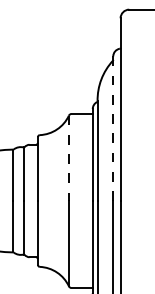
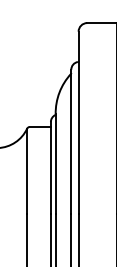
line: (113, 129) -> (71, 142), dashed -> solid
line: (68, 158) -> (26, 171), dashed -> solid

